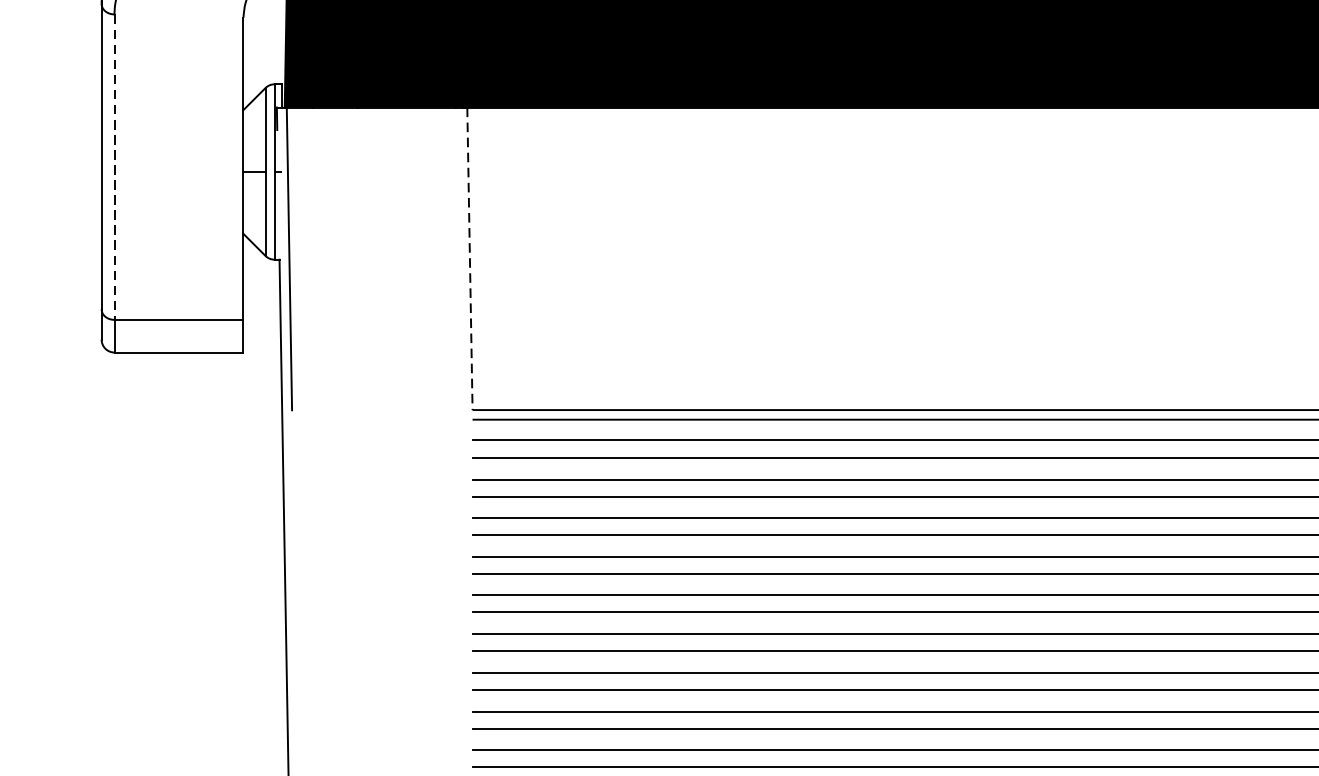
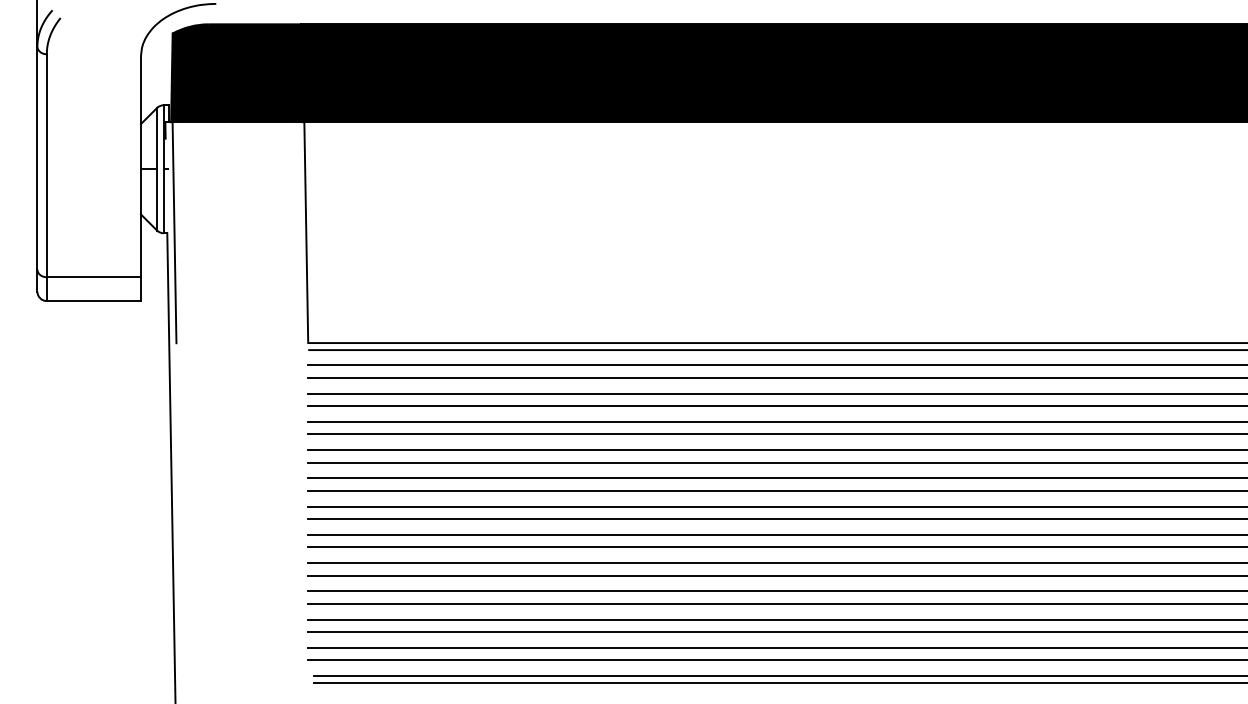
line: (114, 168) -> (46, 166), dashed -> solid
line: (470, 259) -> (306, 233), dashed -> solid

